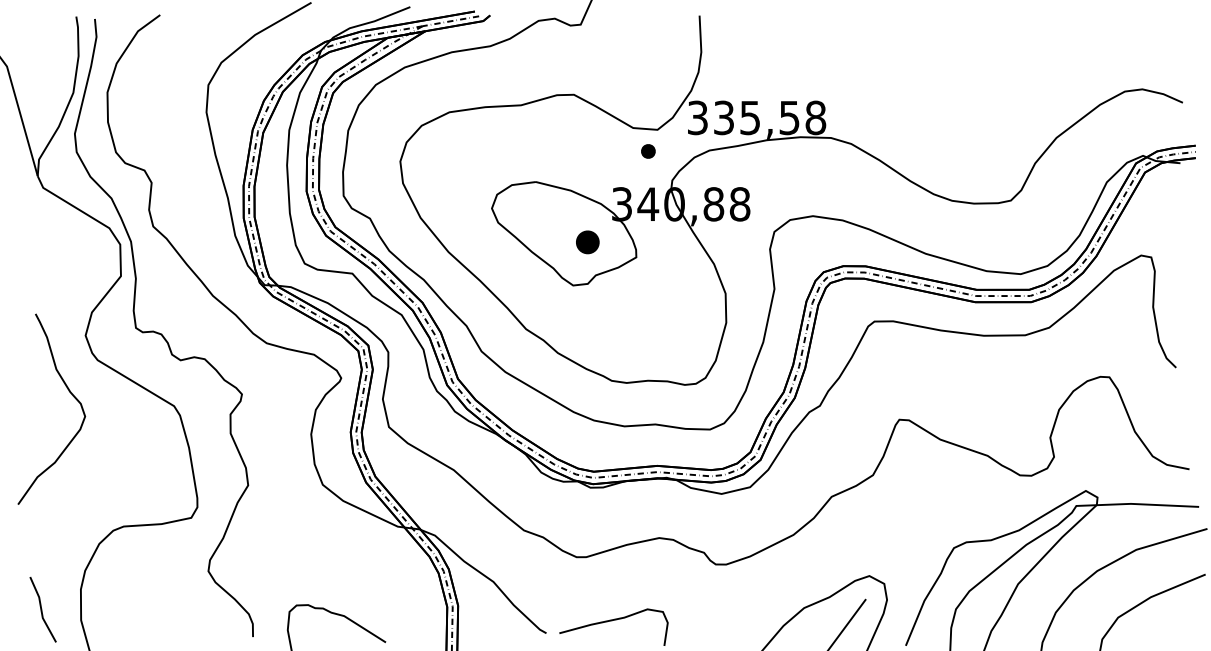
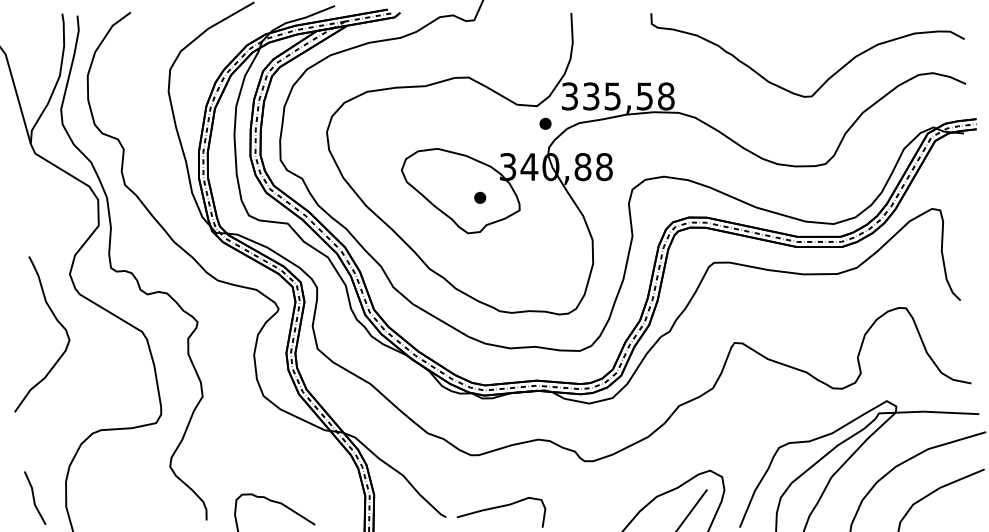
curve: (1014, 94) -> (828, 77), added
part: (648, 151) -> (545, 123), moved
part: (588, 241) -> (480, 197), size x0.62

